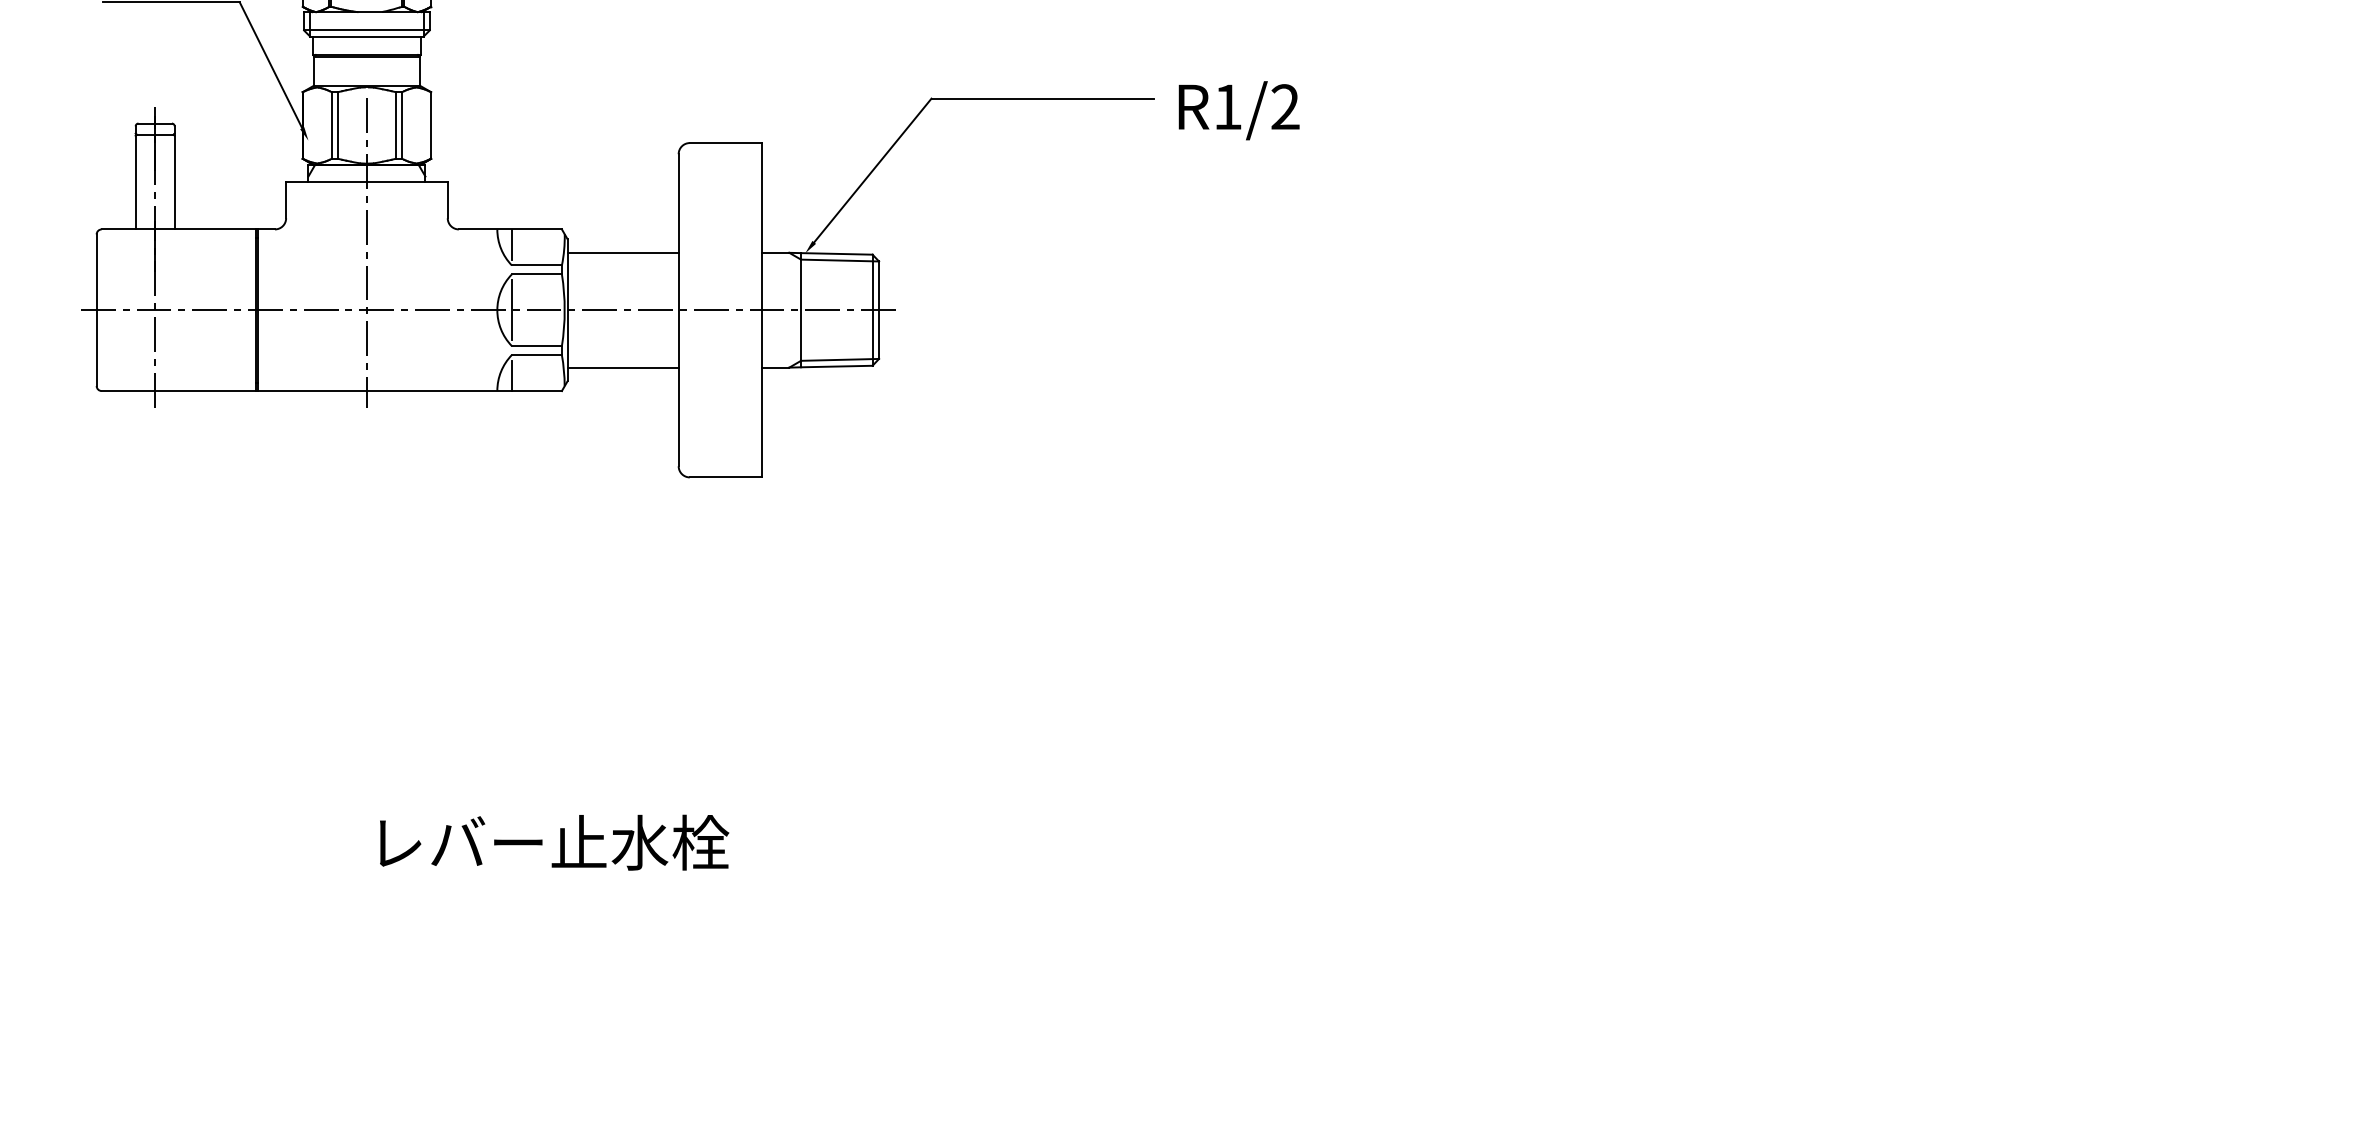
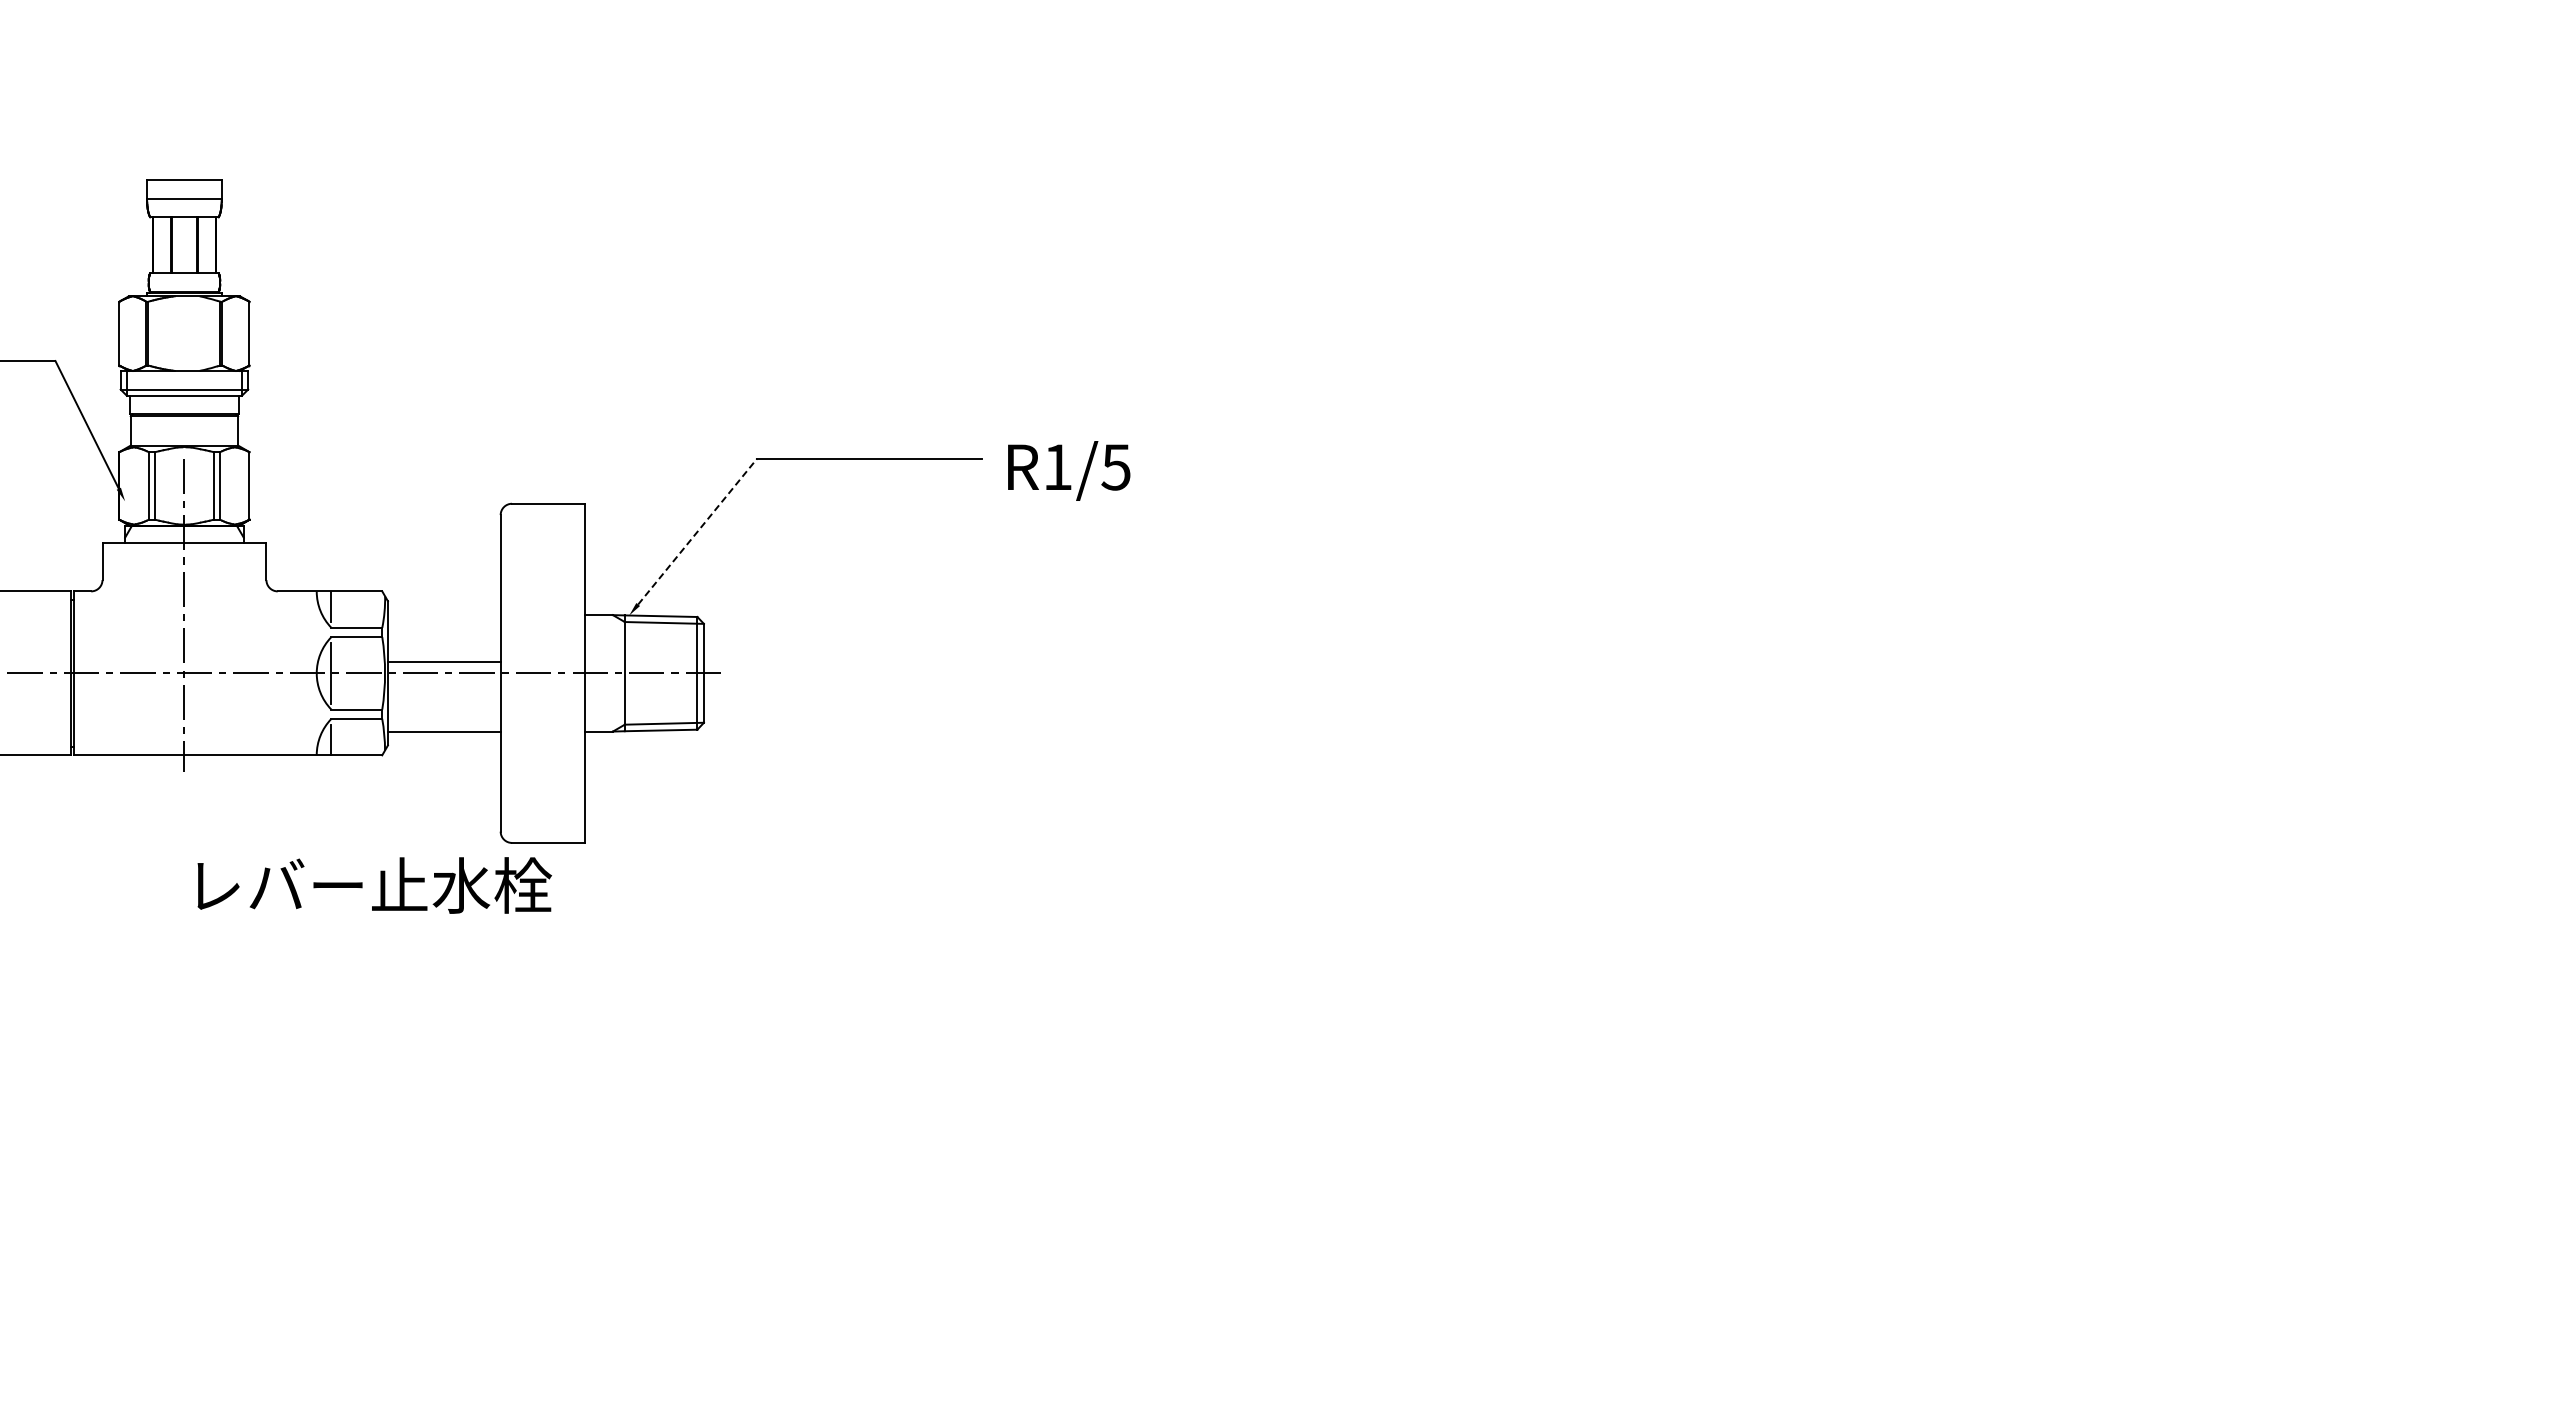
text: (1284, 107) -> (1115, 467), R1/2 -> R1/5
line: (872, 170) -> (697, 531), solid -> dashed
line: (622, 253) -> (443, 662), moved
text: (554, 842) -> (374, 885), moved

